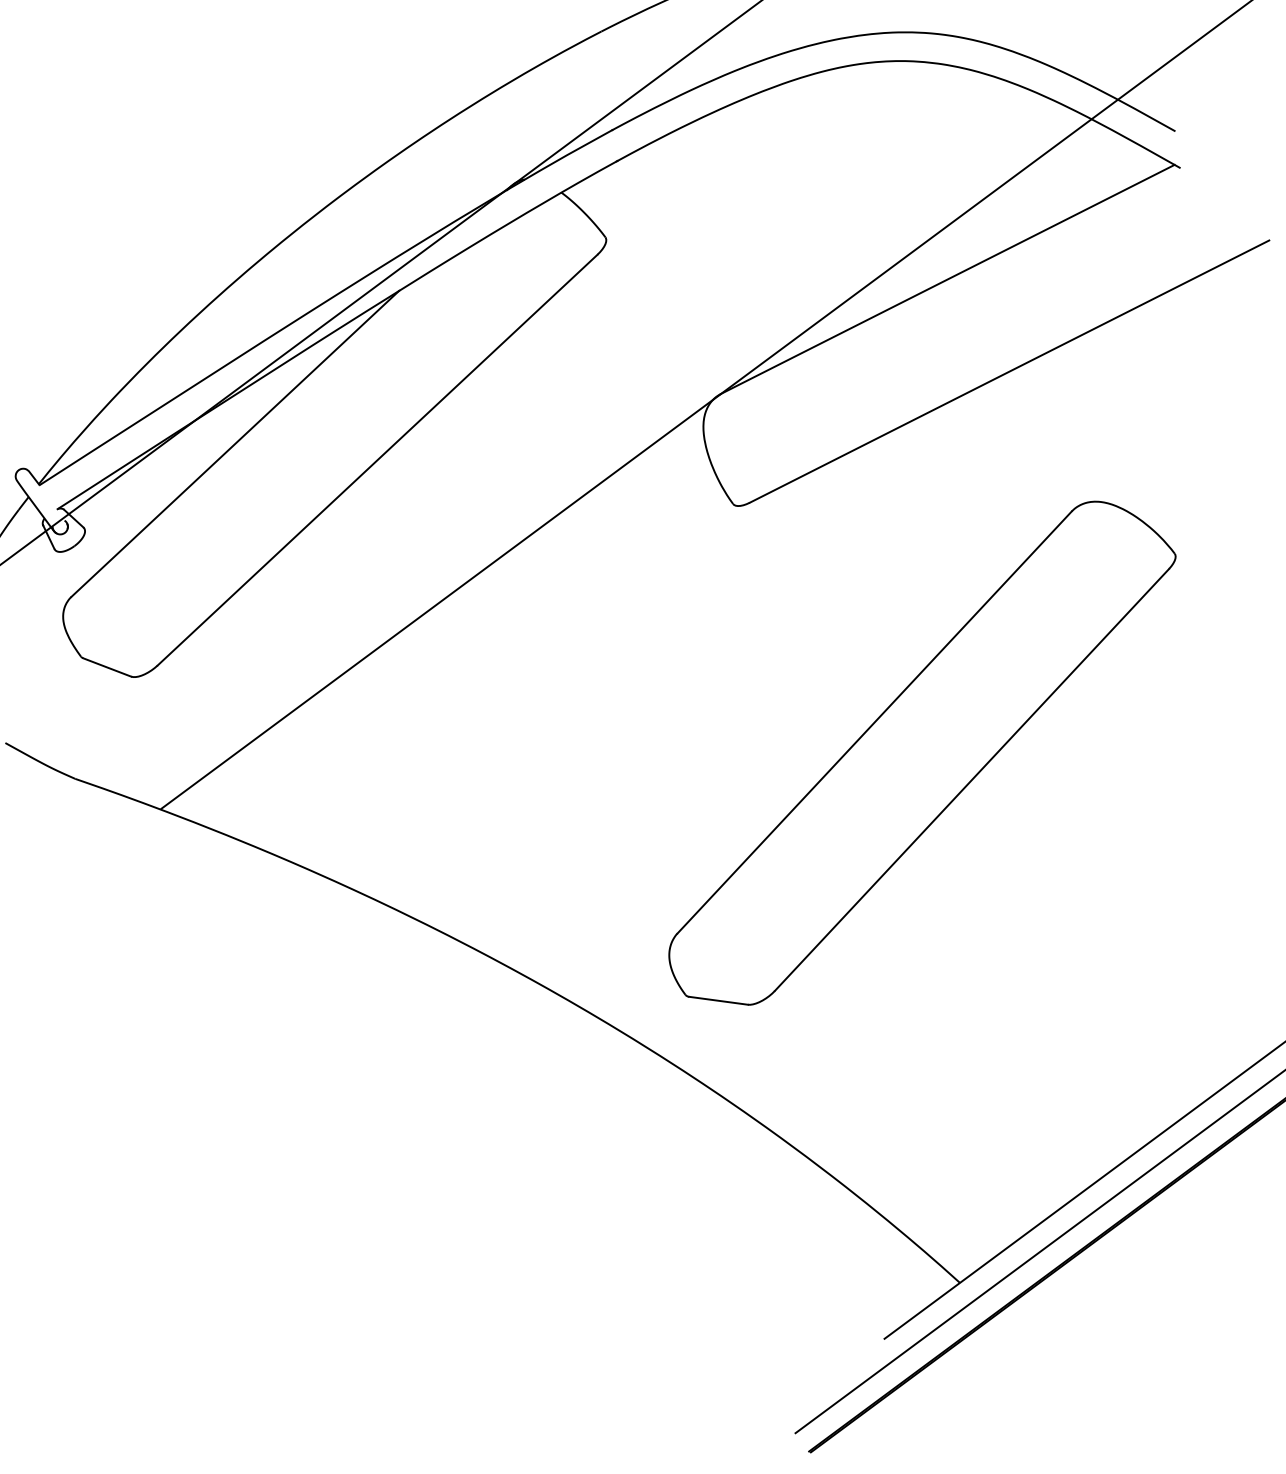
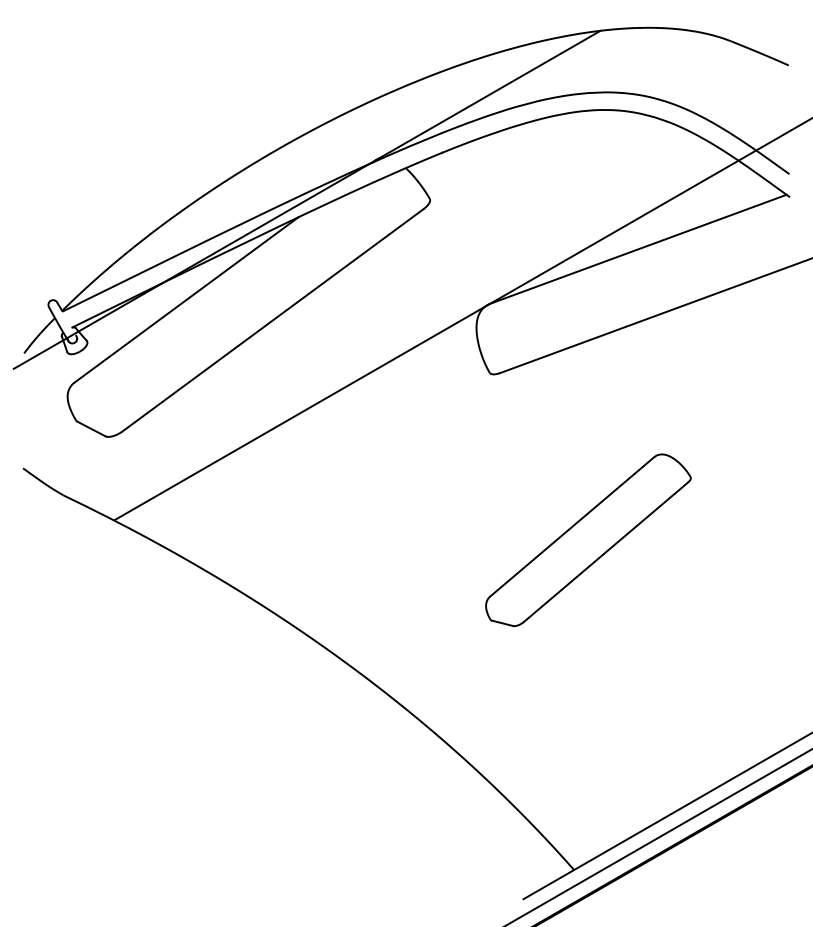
part: (922, 753) -> (588, 540), size x0.6

